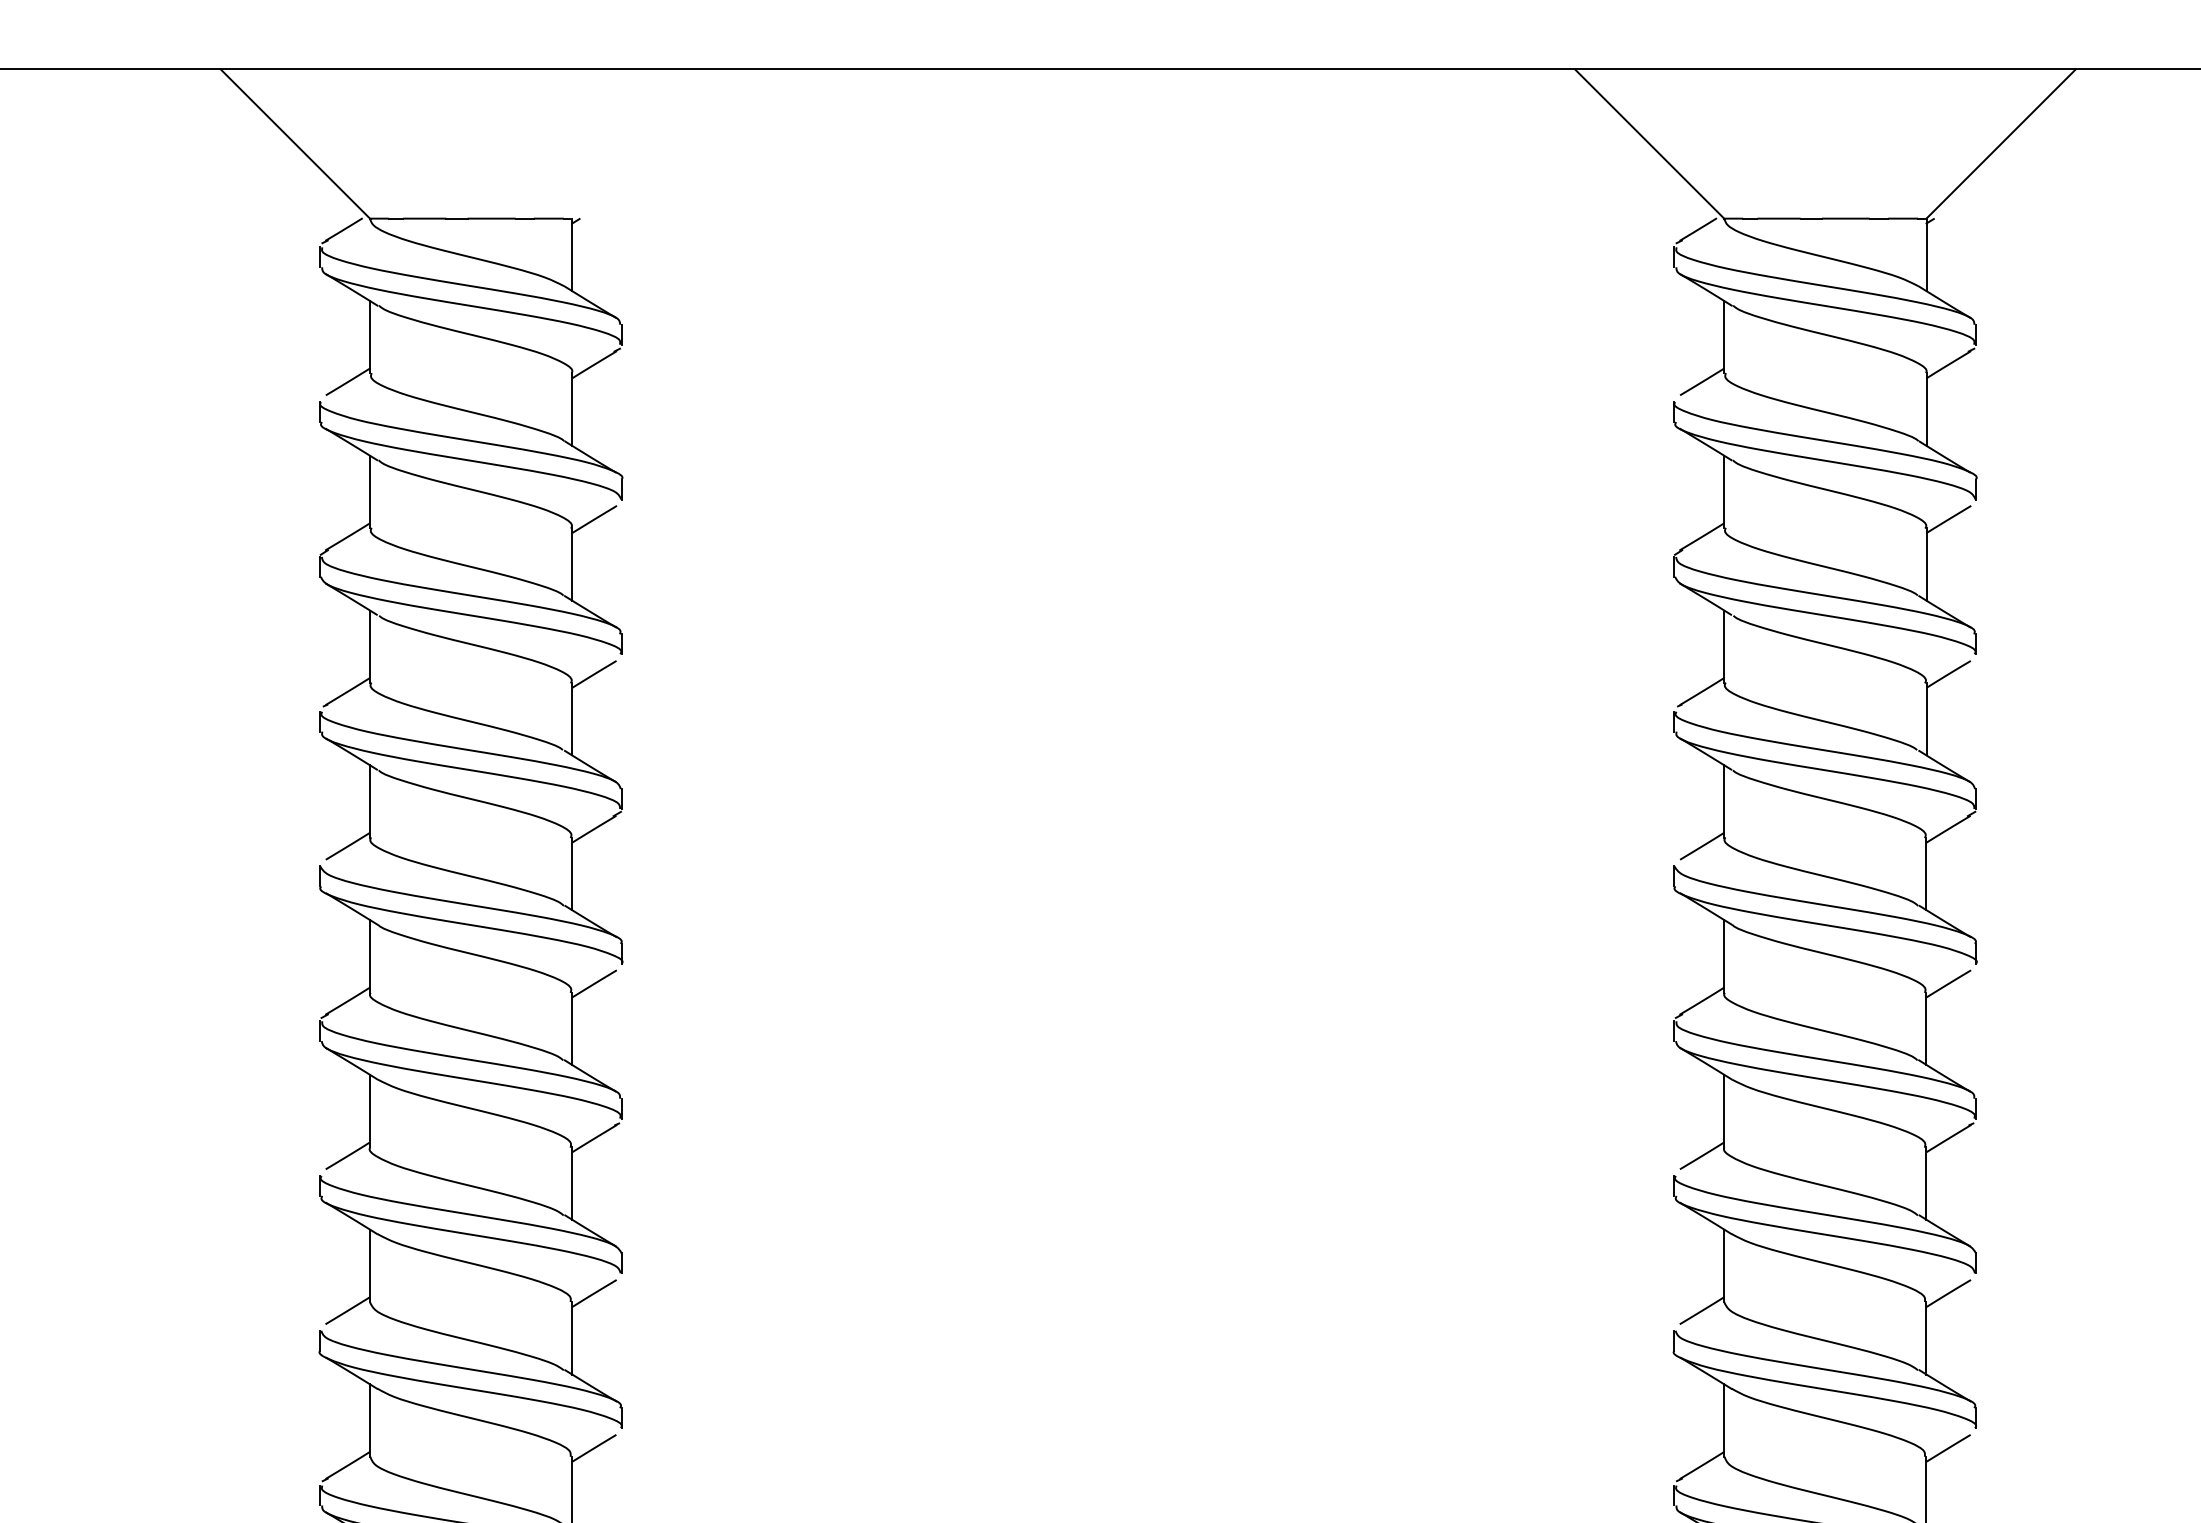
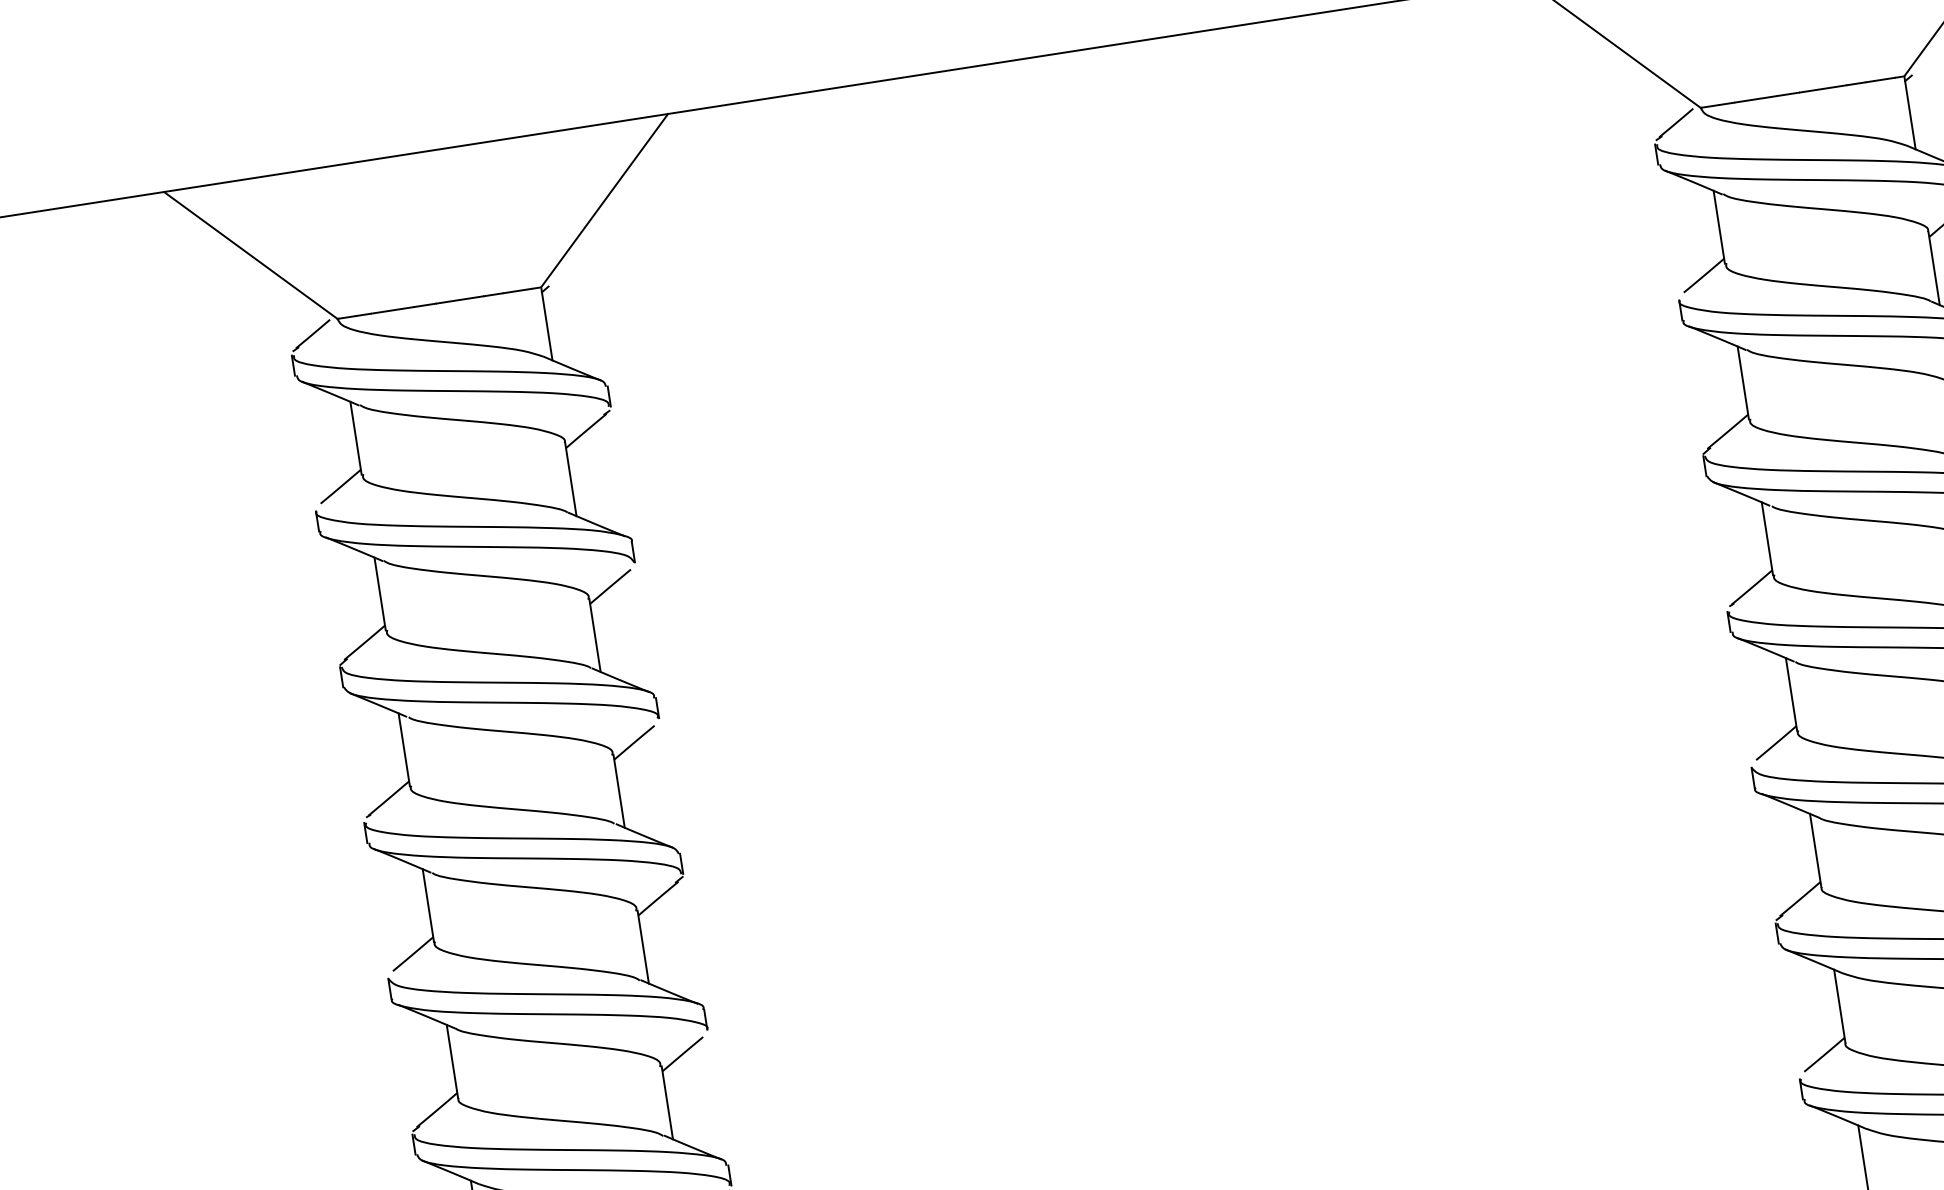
line: (646, 143) -> (604, 200), added

